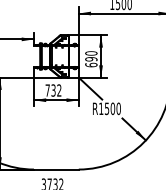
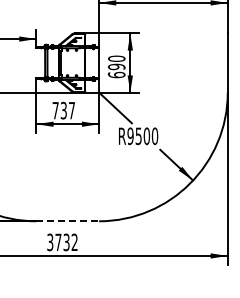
text: (59, 90) -> (71, 110), 732 -> 737
text: (101, 108) -> (130, 136), R1500 -> R9500
line: (56, 169) -> (68, 221), solid -> dashed

